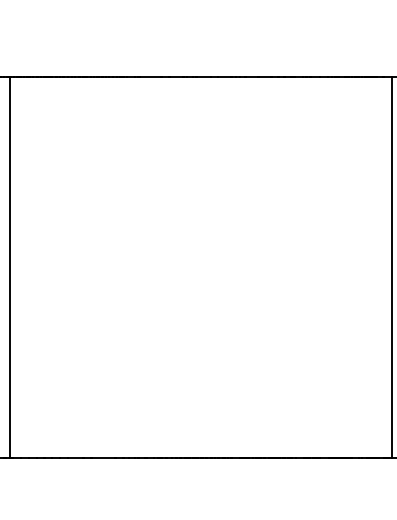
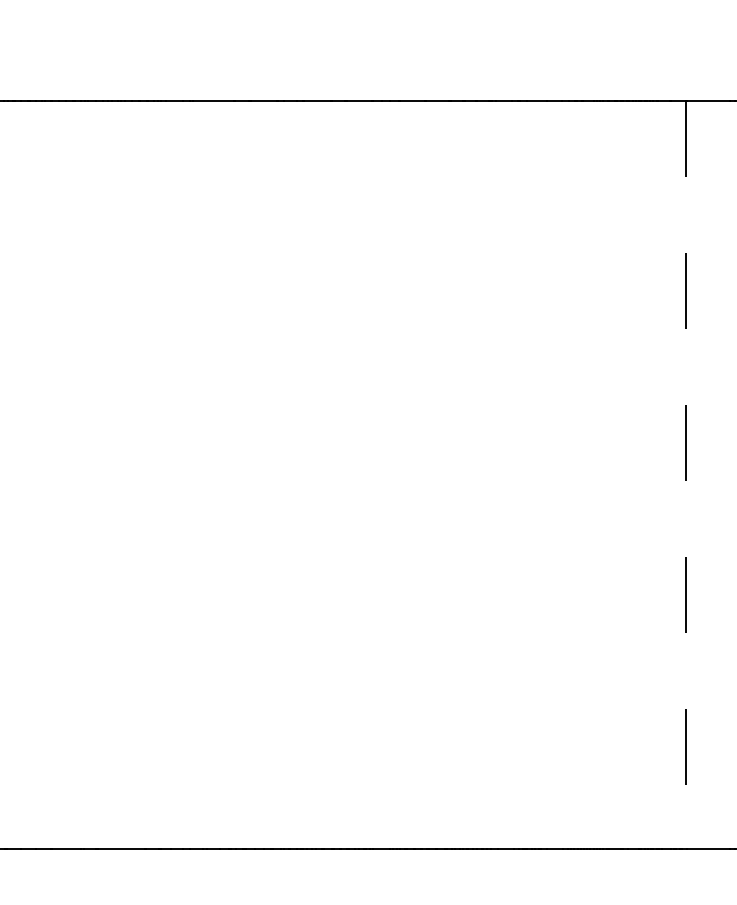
line: (391, 267) -> (686, 475), solid -> dashed

